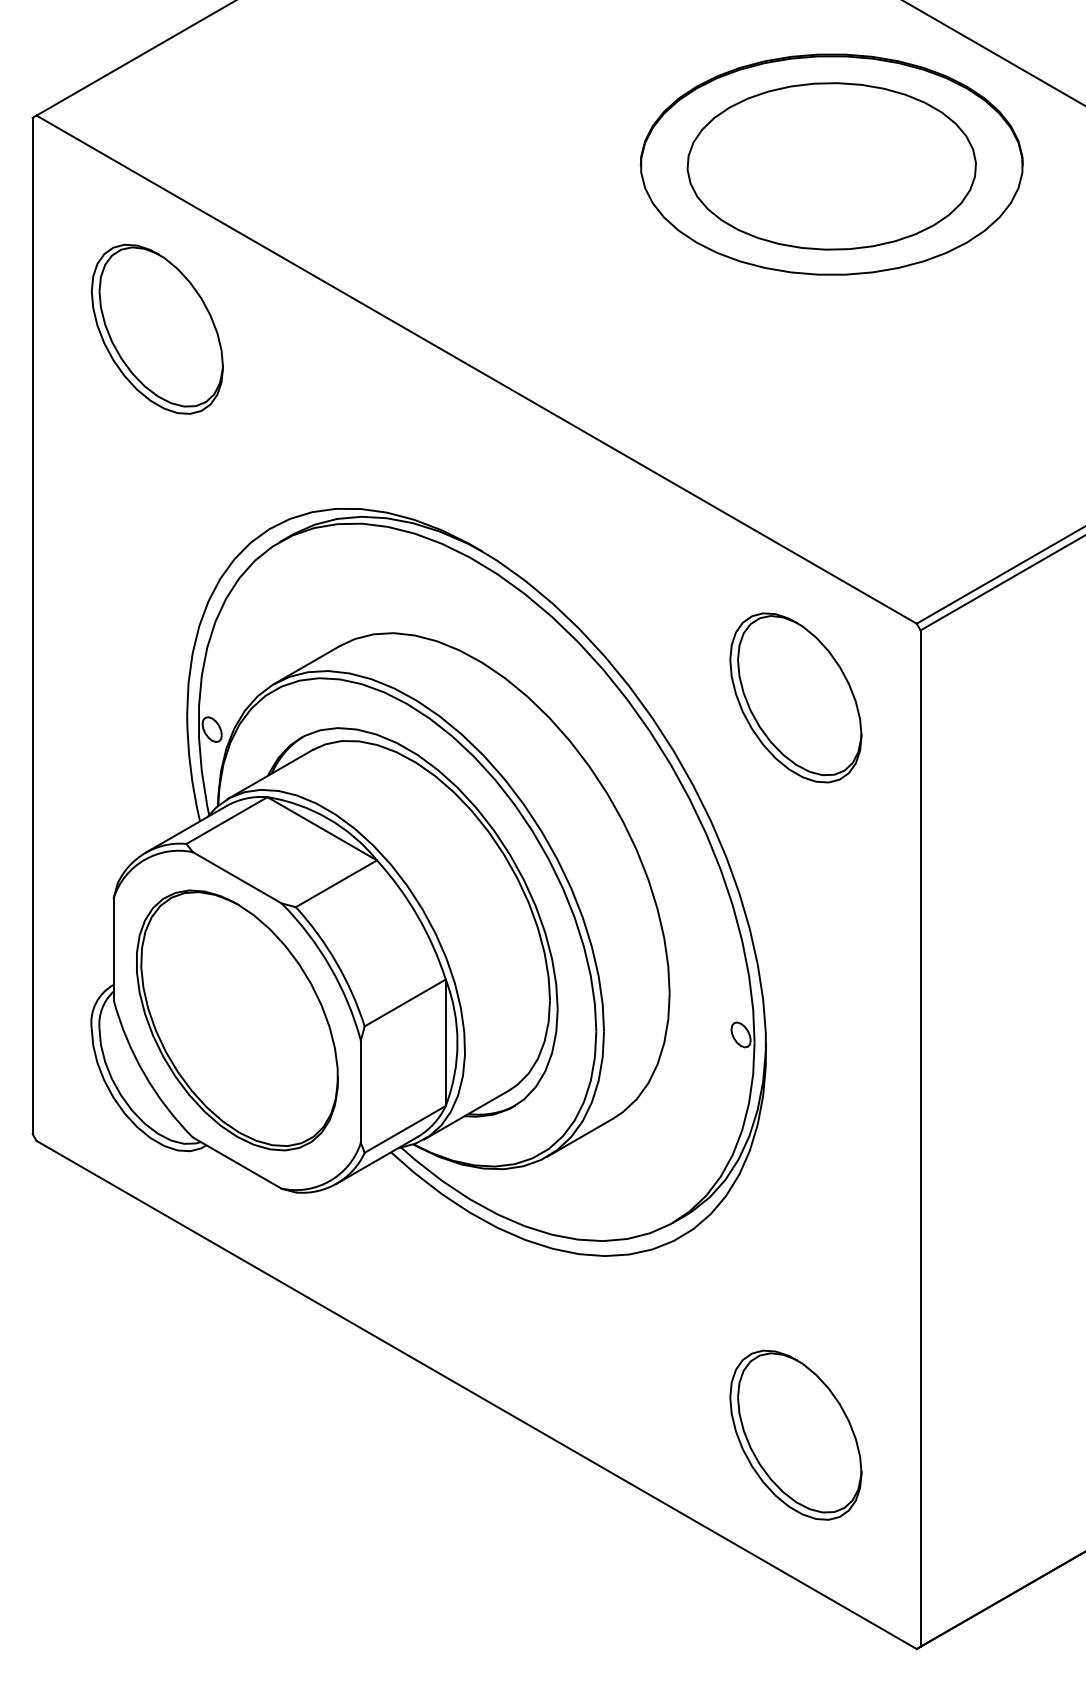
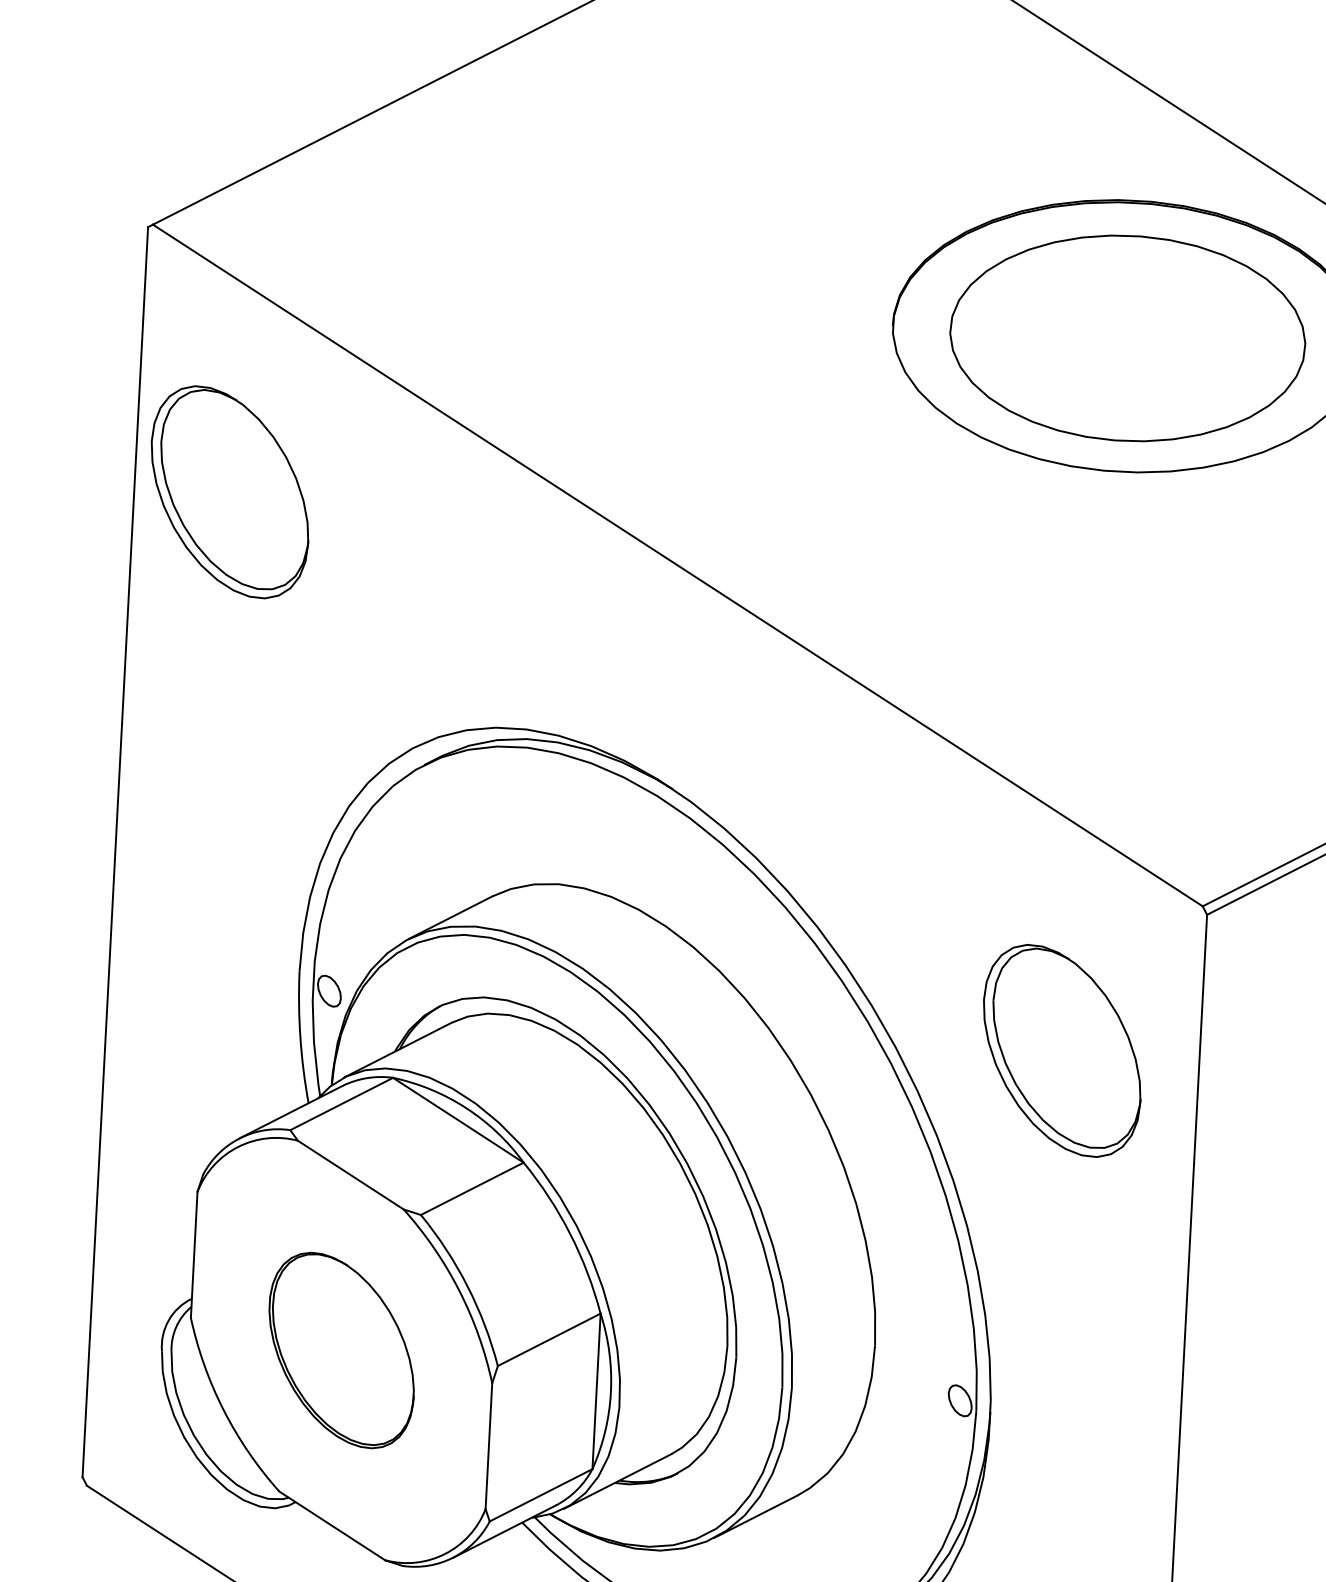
part: (156, 328) -> (228, 491), moved
part: (795, 697) -> (1061, 1050), moved
part: (237, 1020) -> (341, 1350), size x0.6

